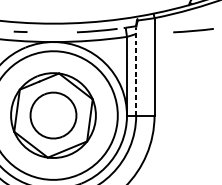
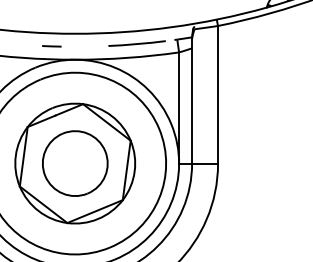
line: (193, 30) -> (272, 43), removed
line: (20, 31) -> (51, 46), moved
line: (136, 70) -> (192, 100), dashed -> solid

